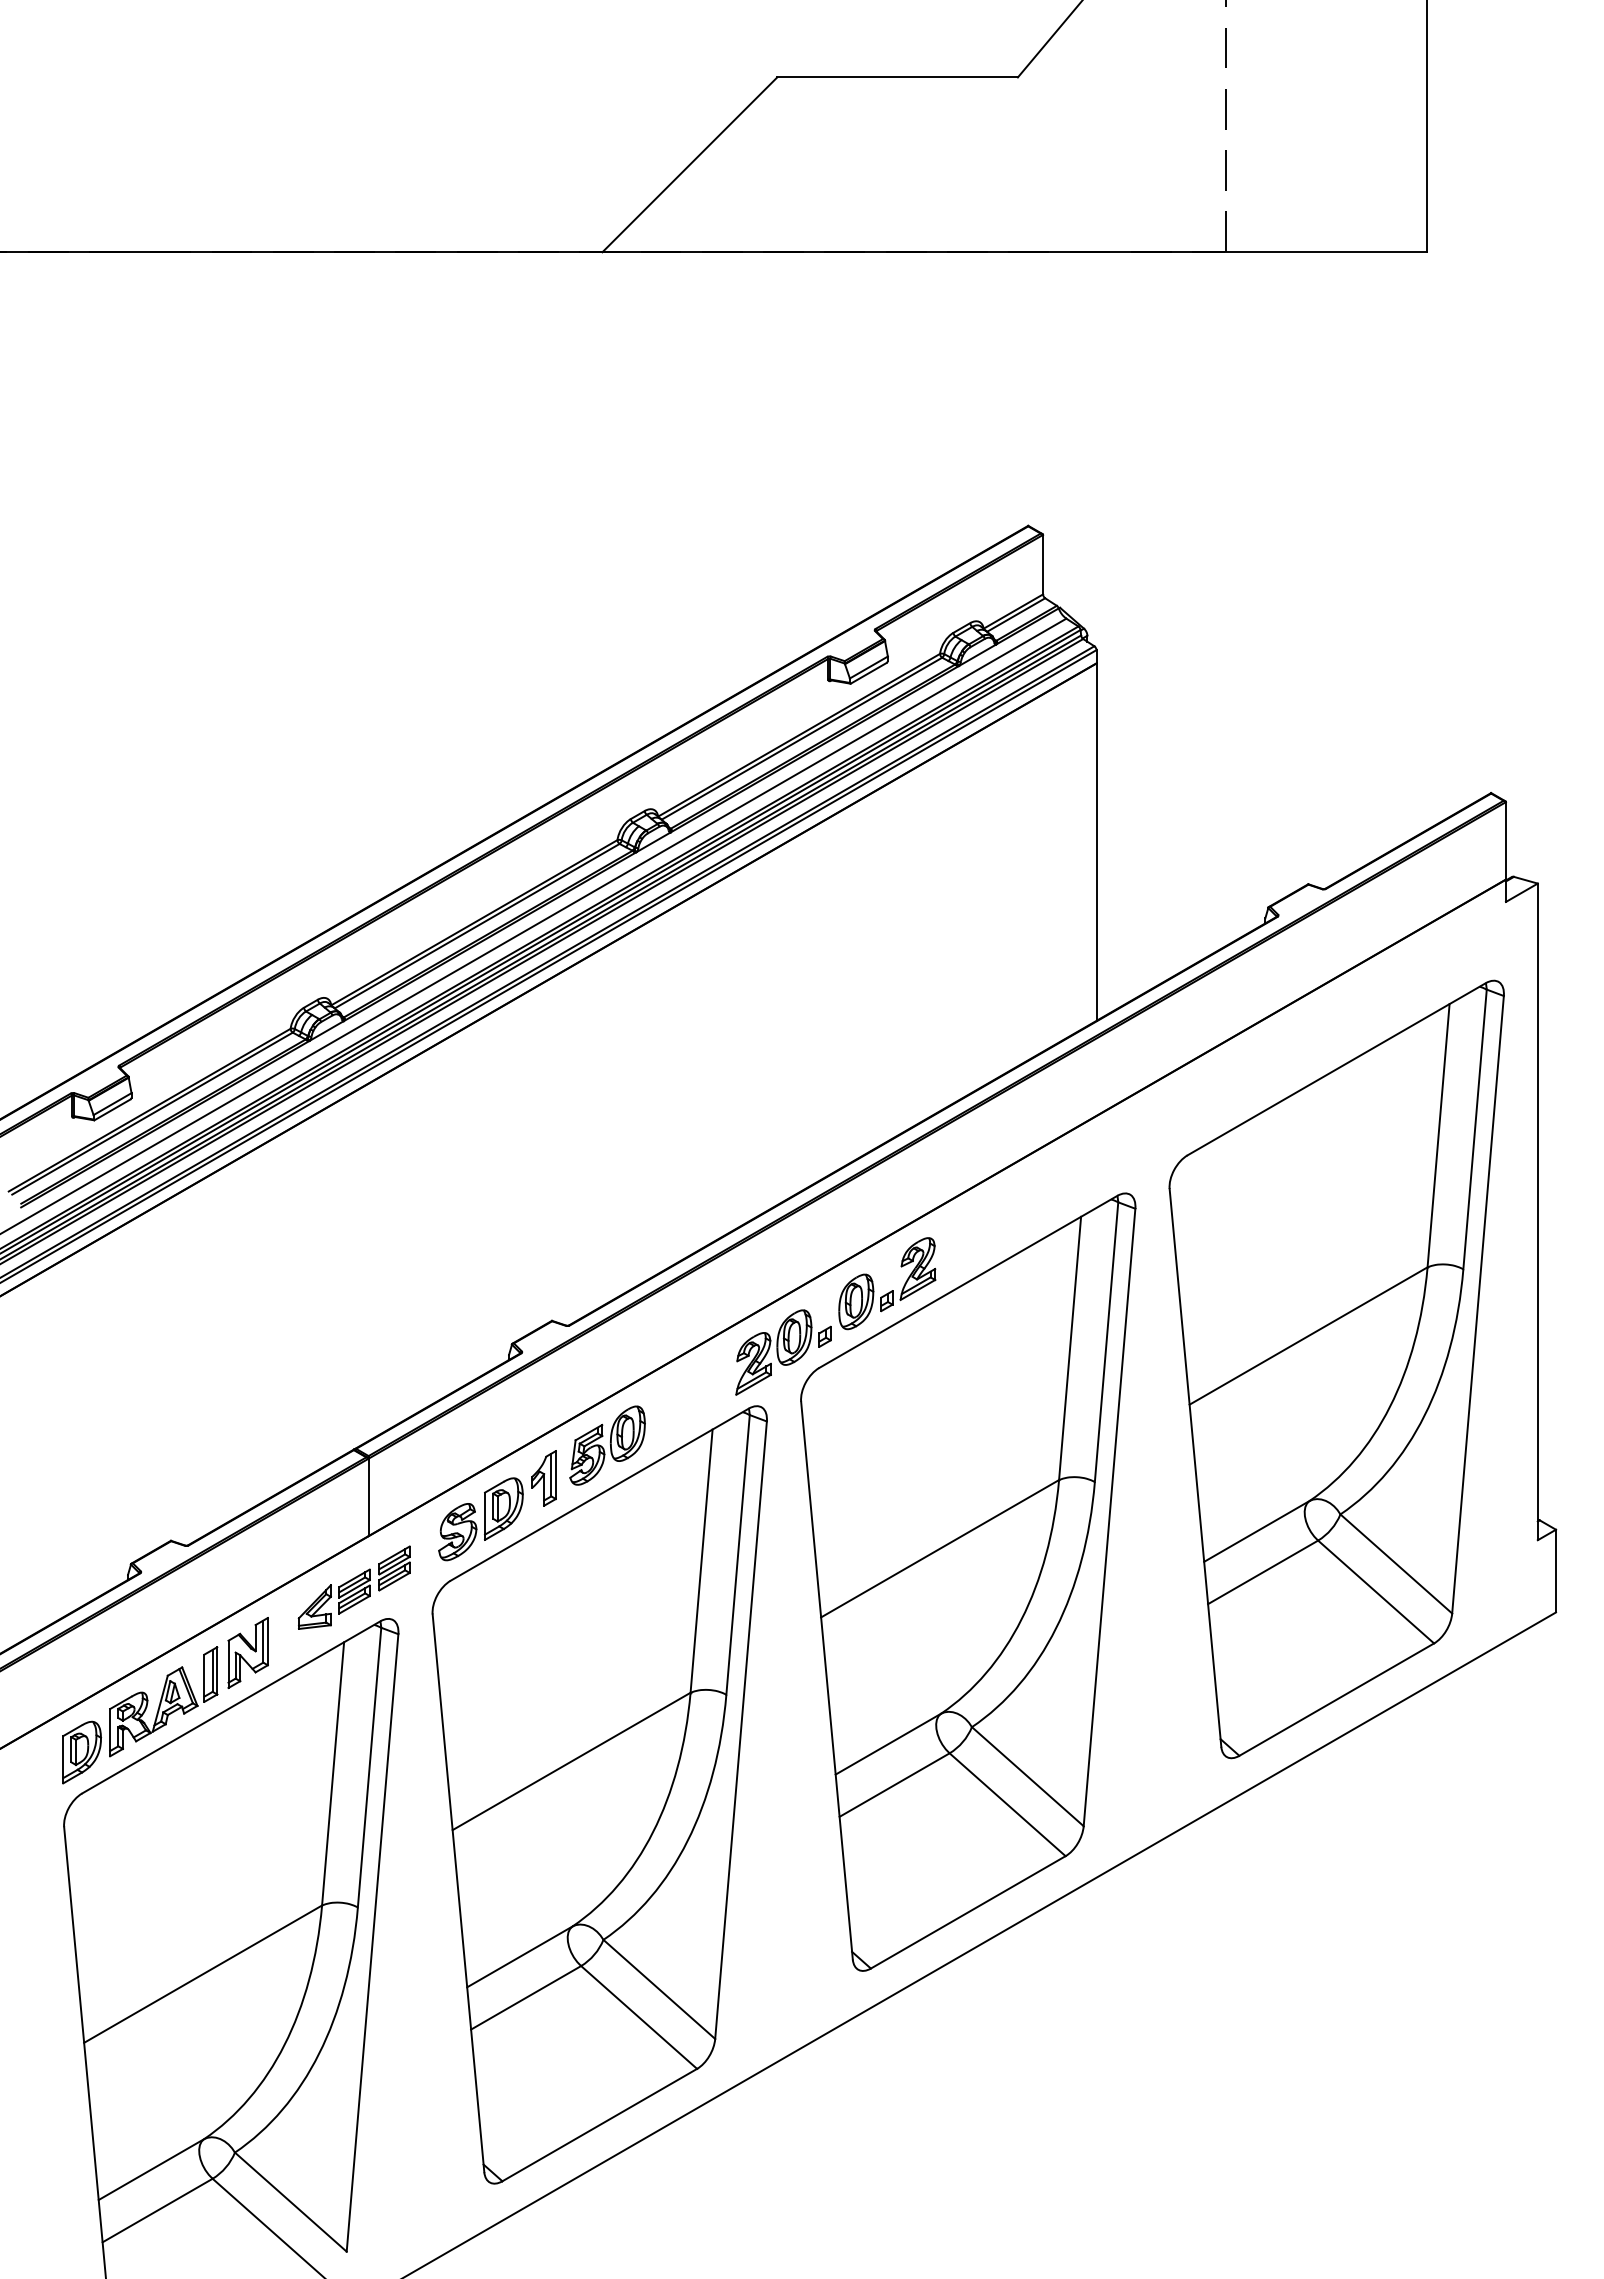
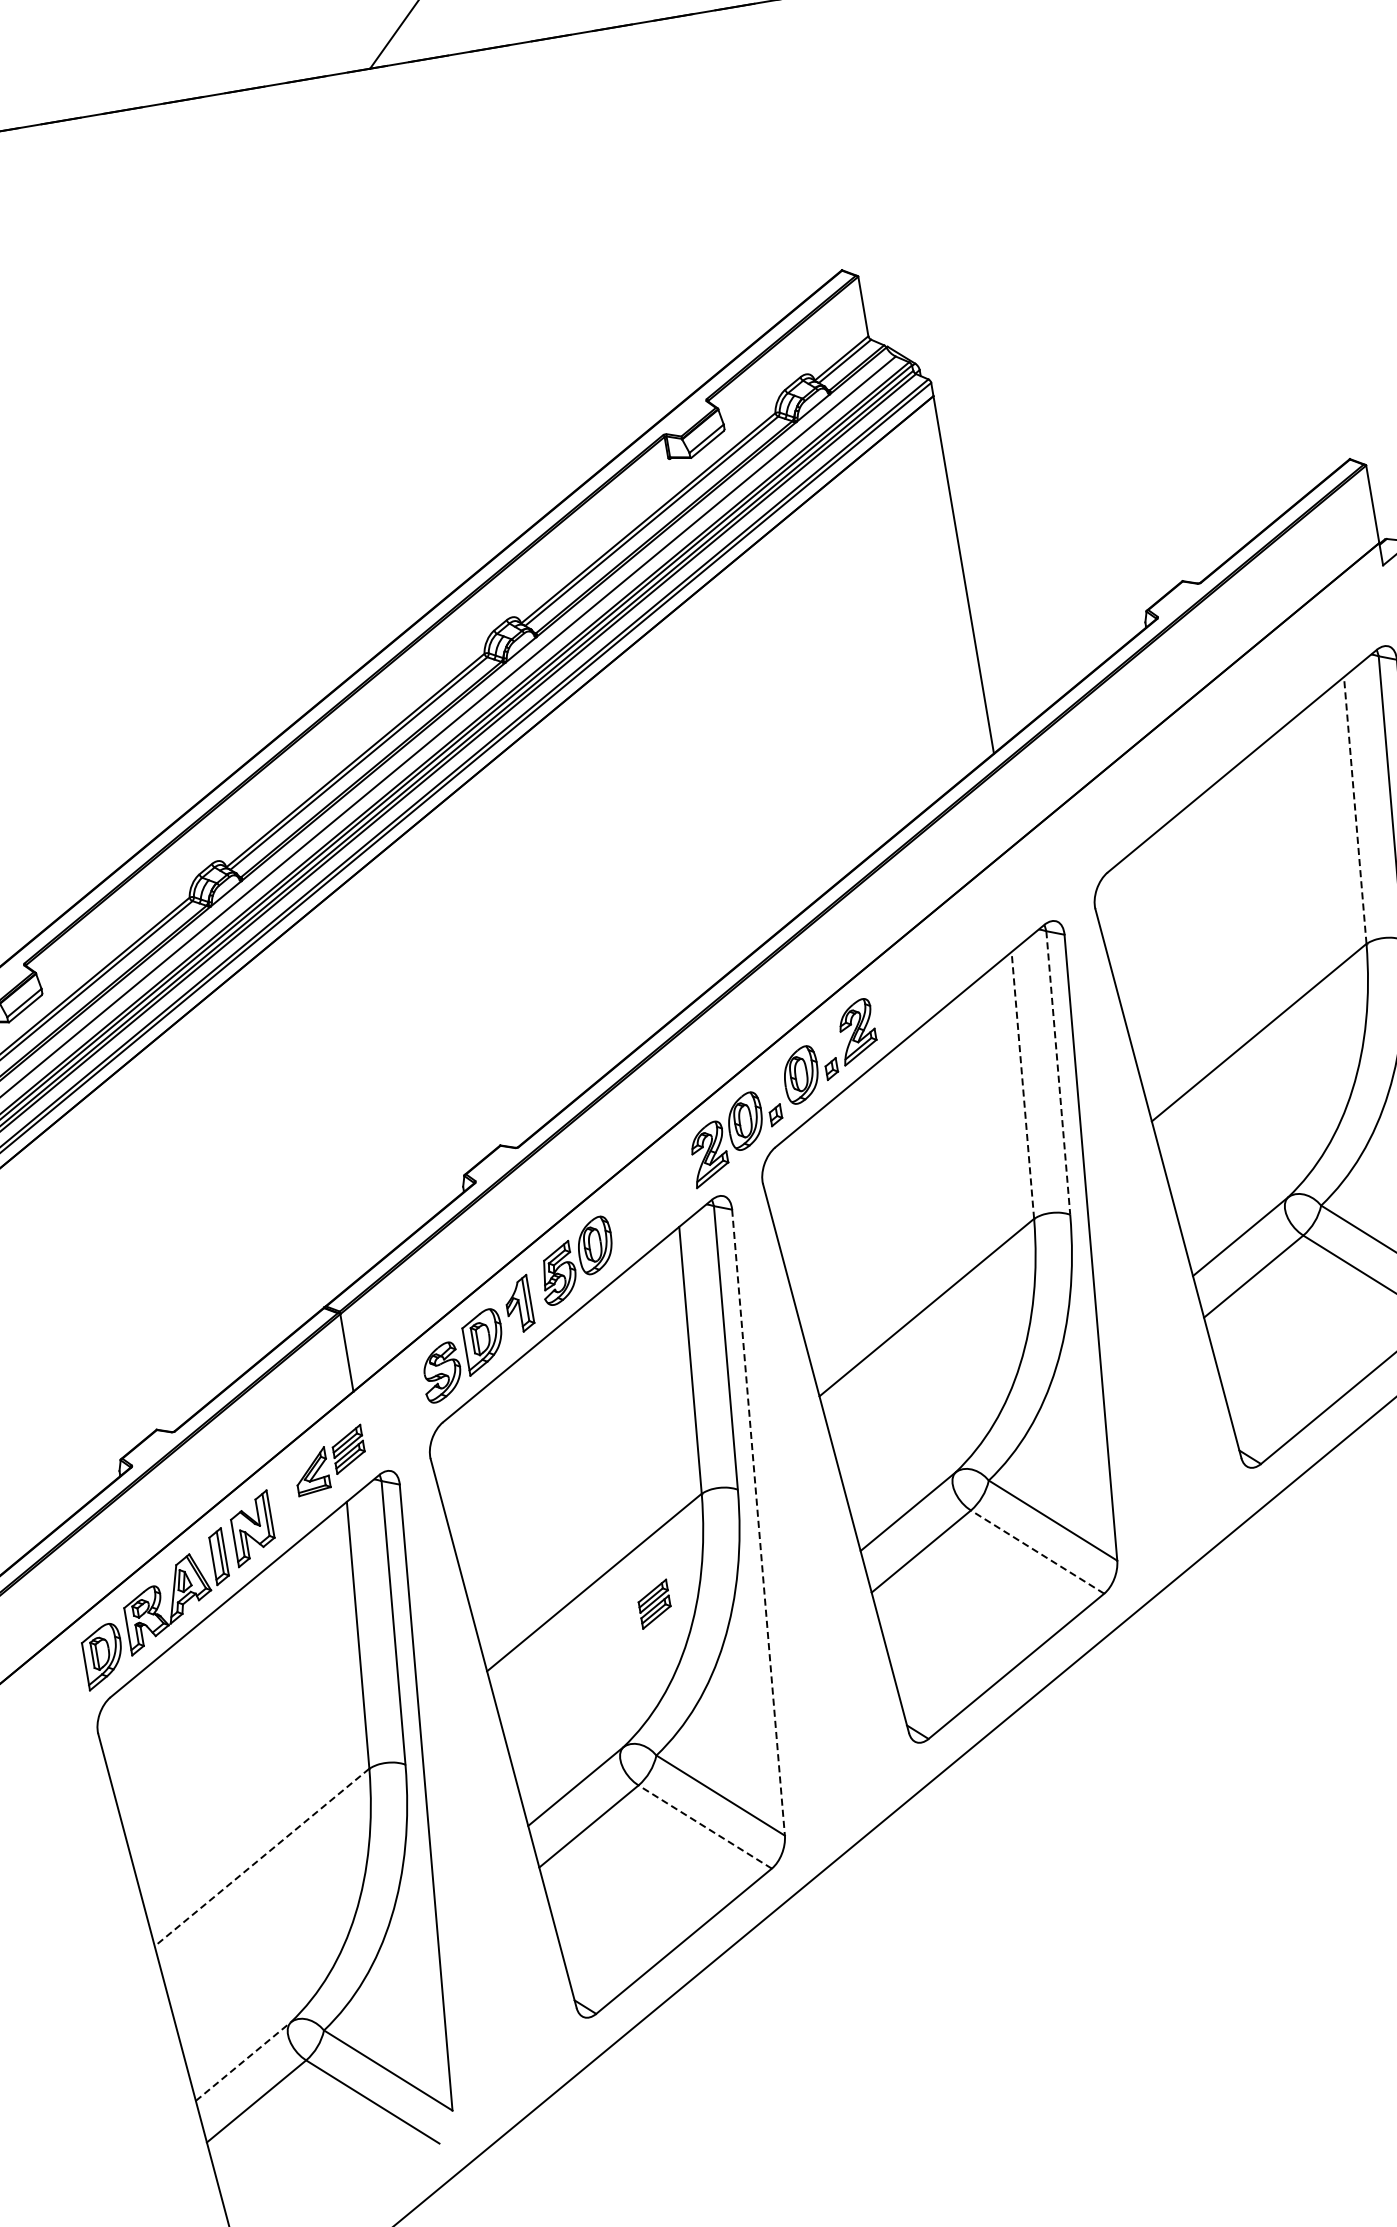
line: (1438, 1135) -> (1355, 810), solid -> dashed
line: (1106, 1342) -> (1058, 1073), solid -> dashed
line: (1070, 1347) -> (1023, 1084), solid -> dashed
part: (394, 1568) -> (654, 1604), moved
line: (741, 1730) -> (759, 1522), solid -> dashed
line: (1007, 1804) -> (1037, 1551), solid -> dashed
line: (202, 1974) -> (261, 1857), solid -> dashed
line: (638, 2017) -> (704, 1827), solid -> dashed
line: (151, 2169) -> (243, 2061), solid -> dashed

